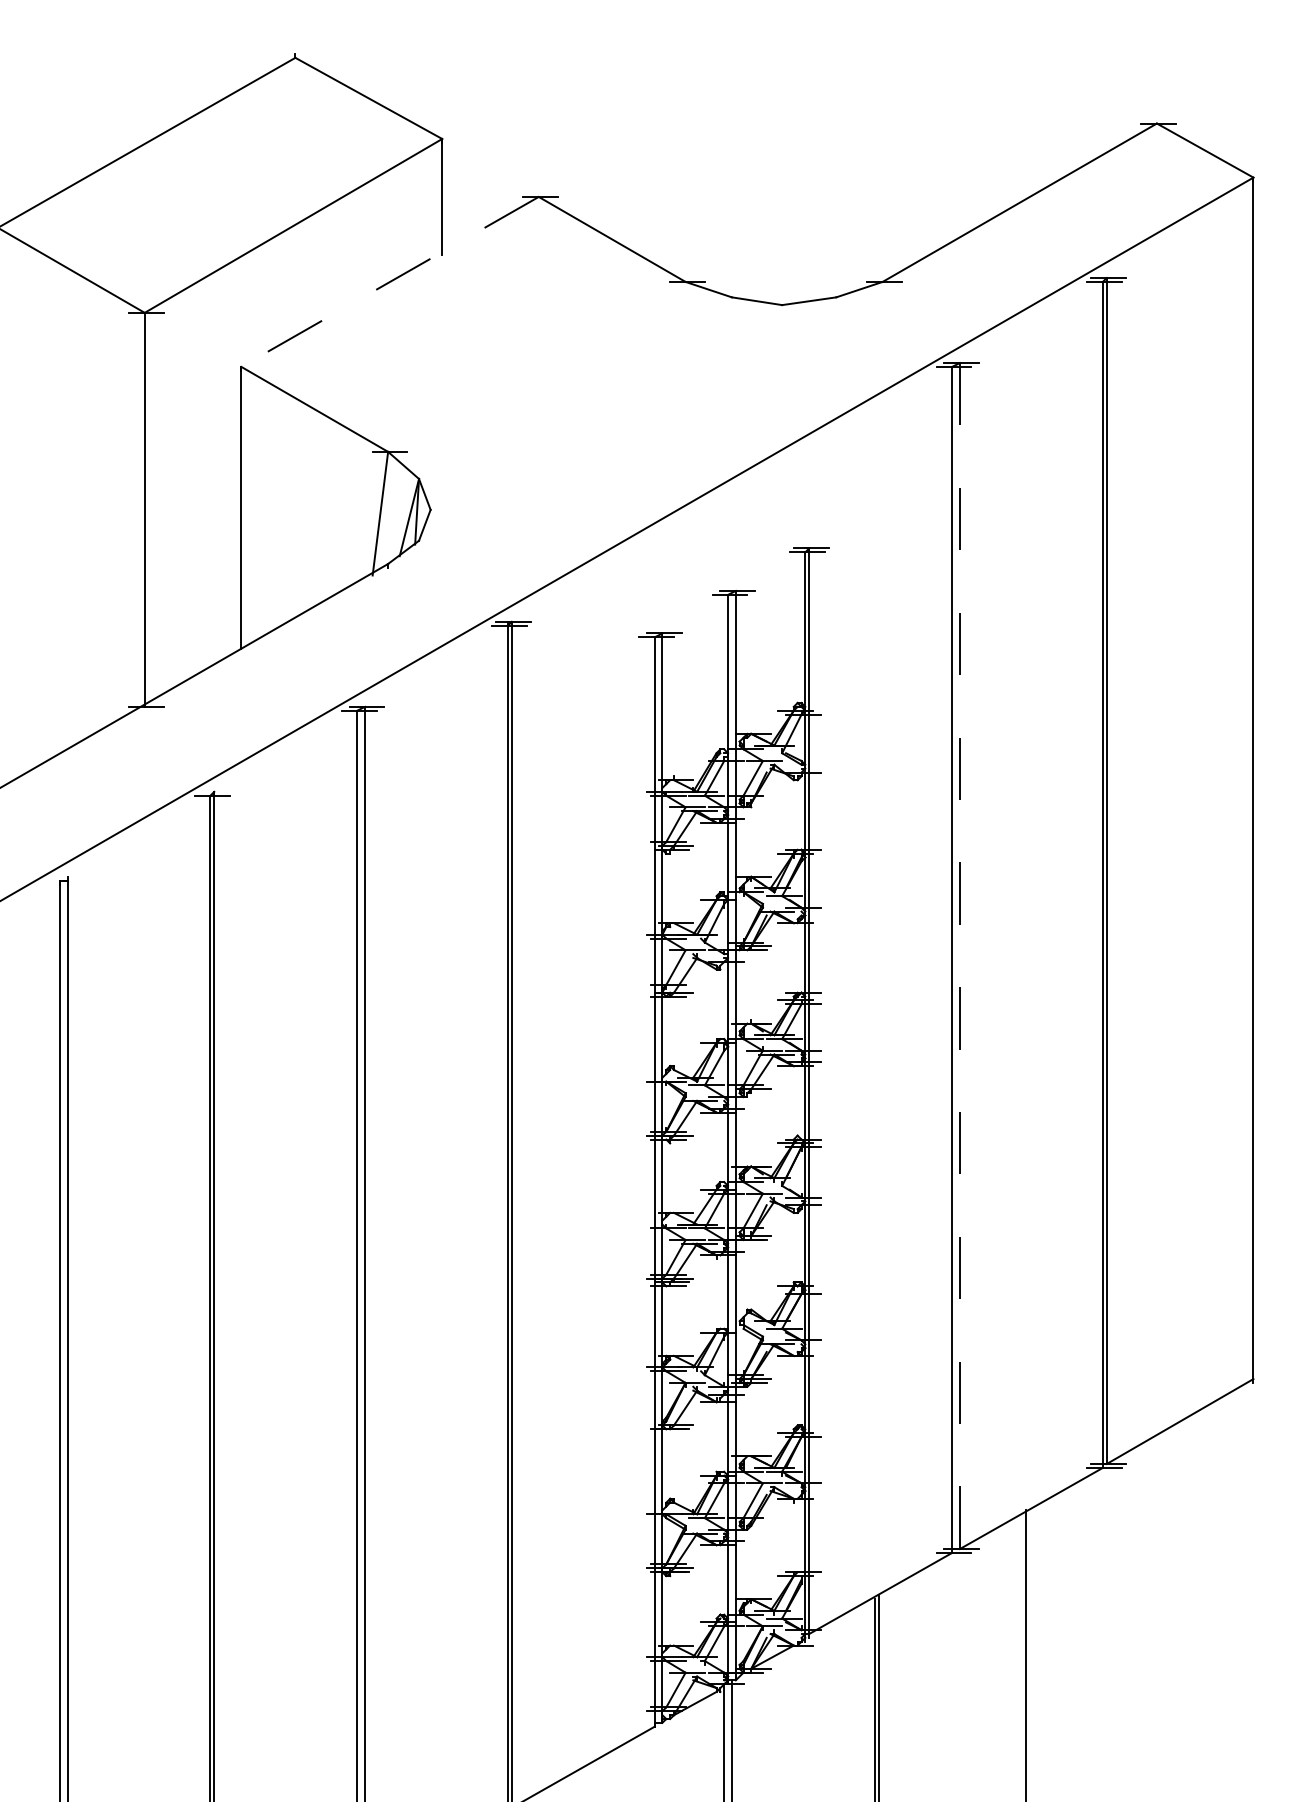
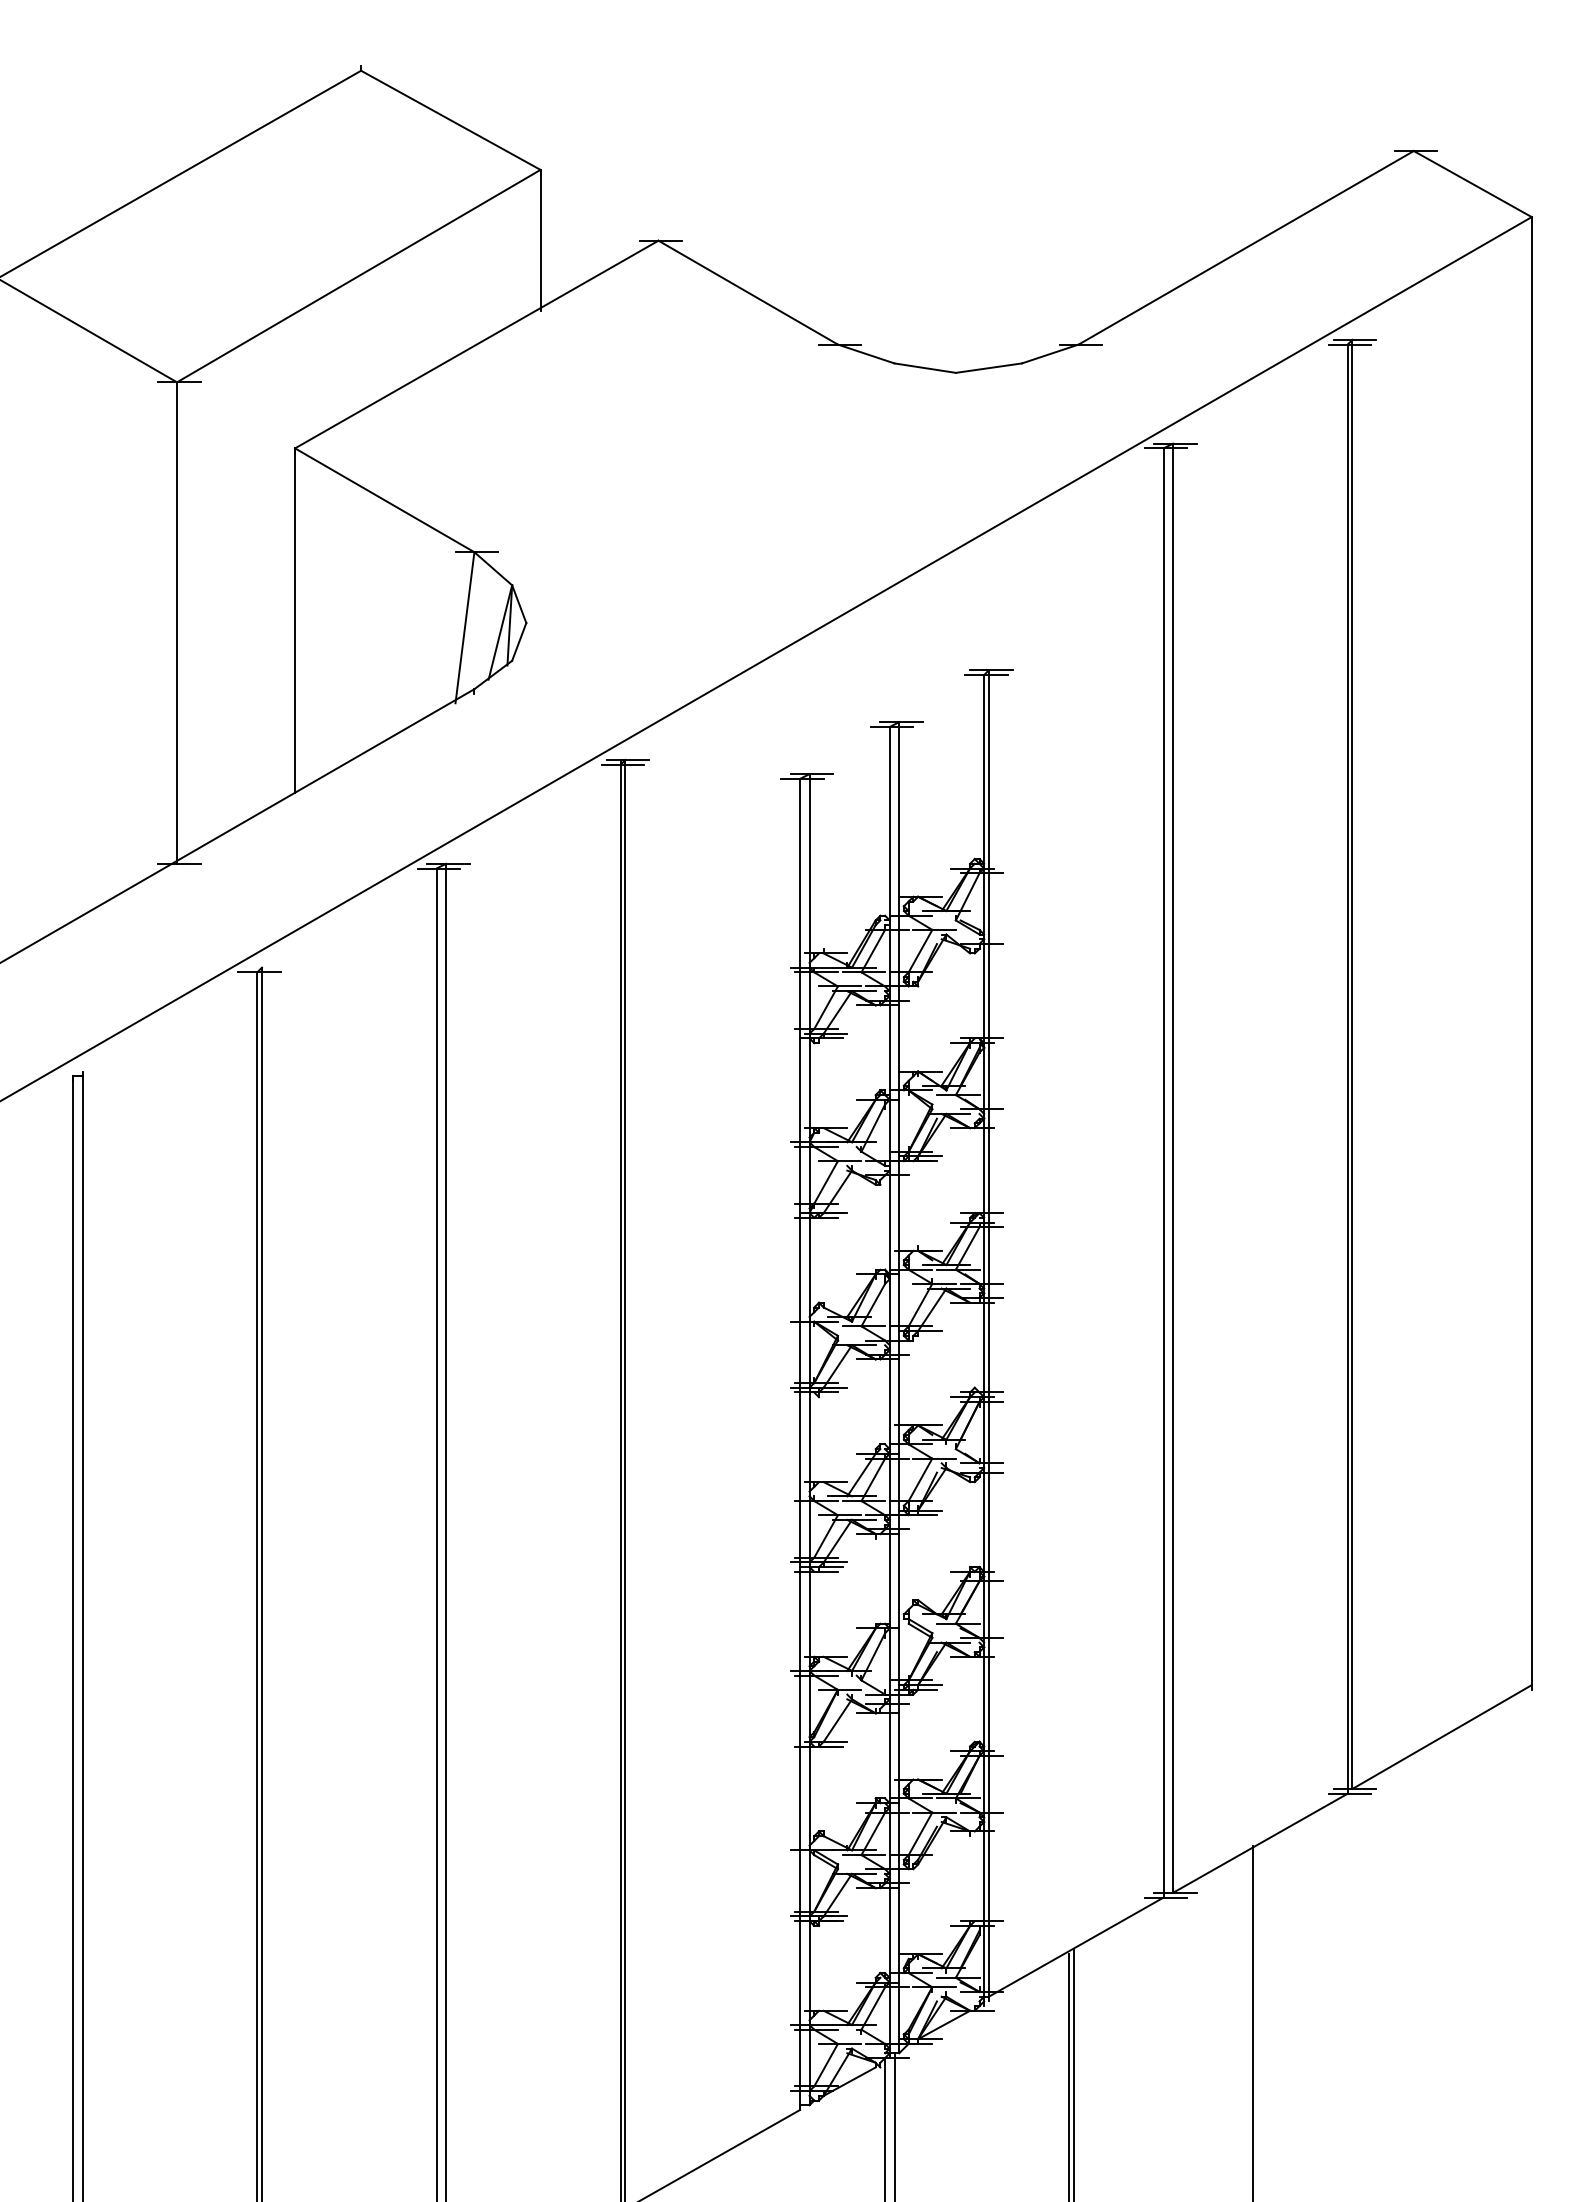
line: (389, 281) -> (476, 344), dashed -> solid
line: (960, 956) -> (1173, 1168), dashed -> solid

